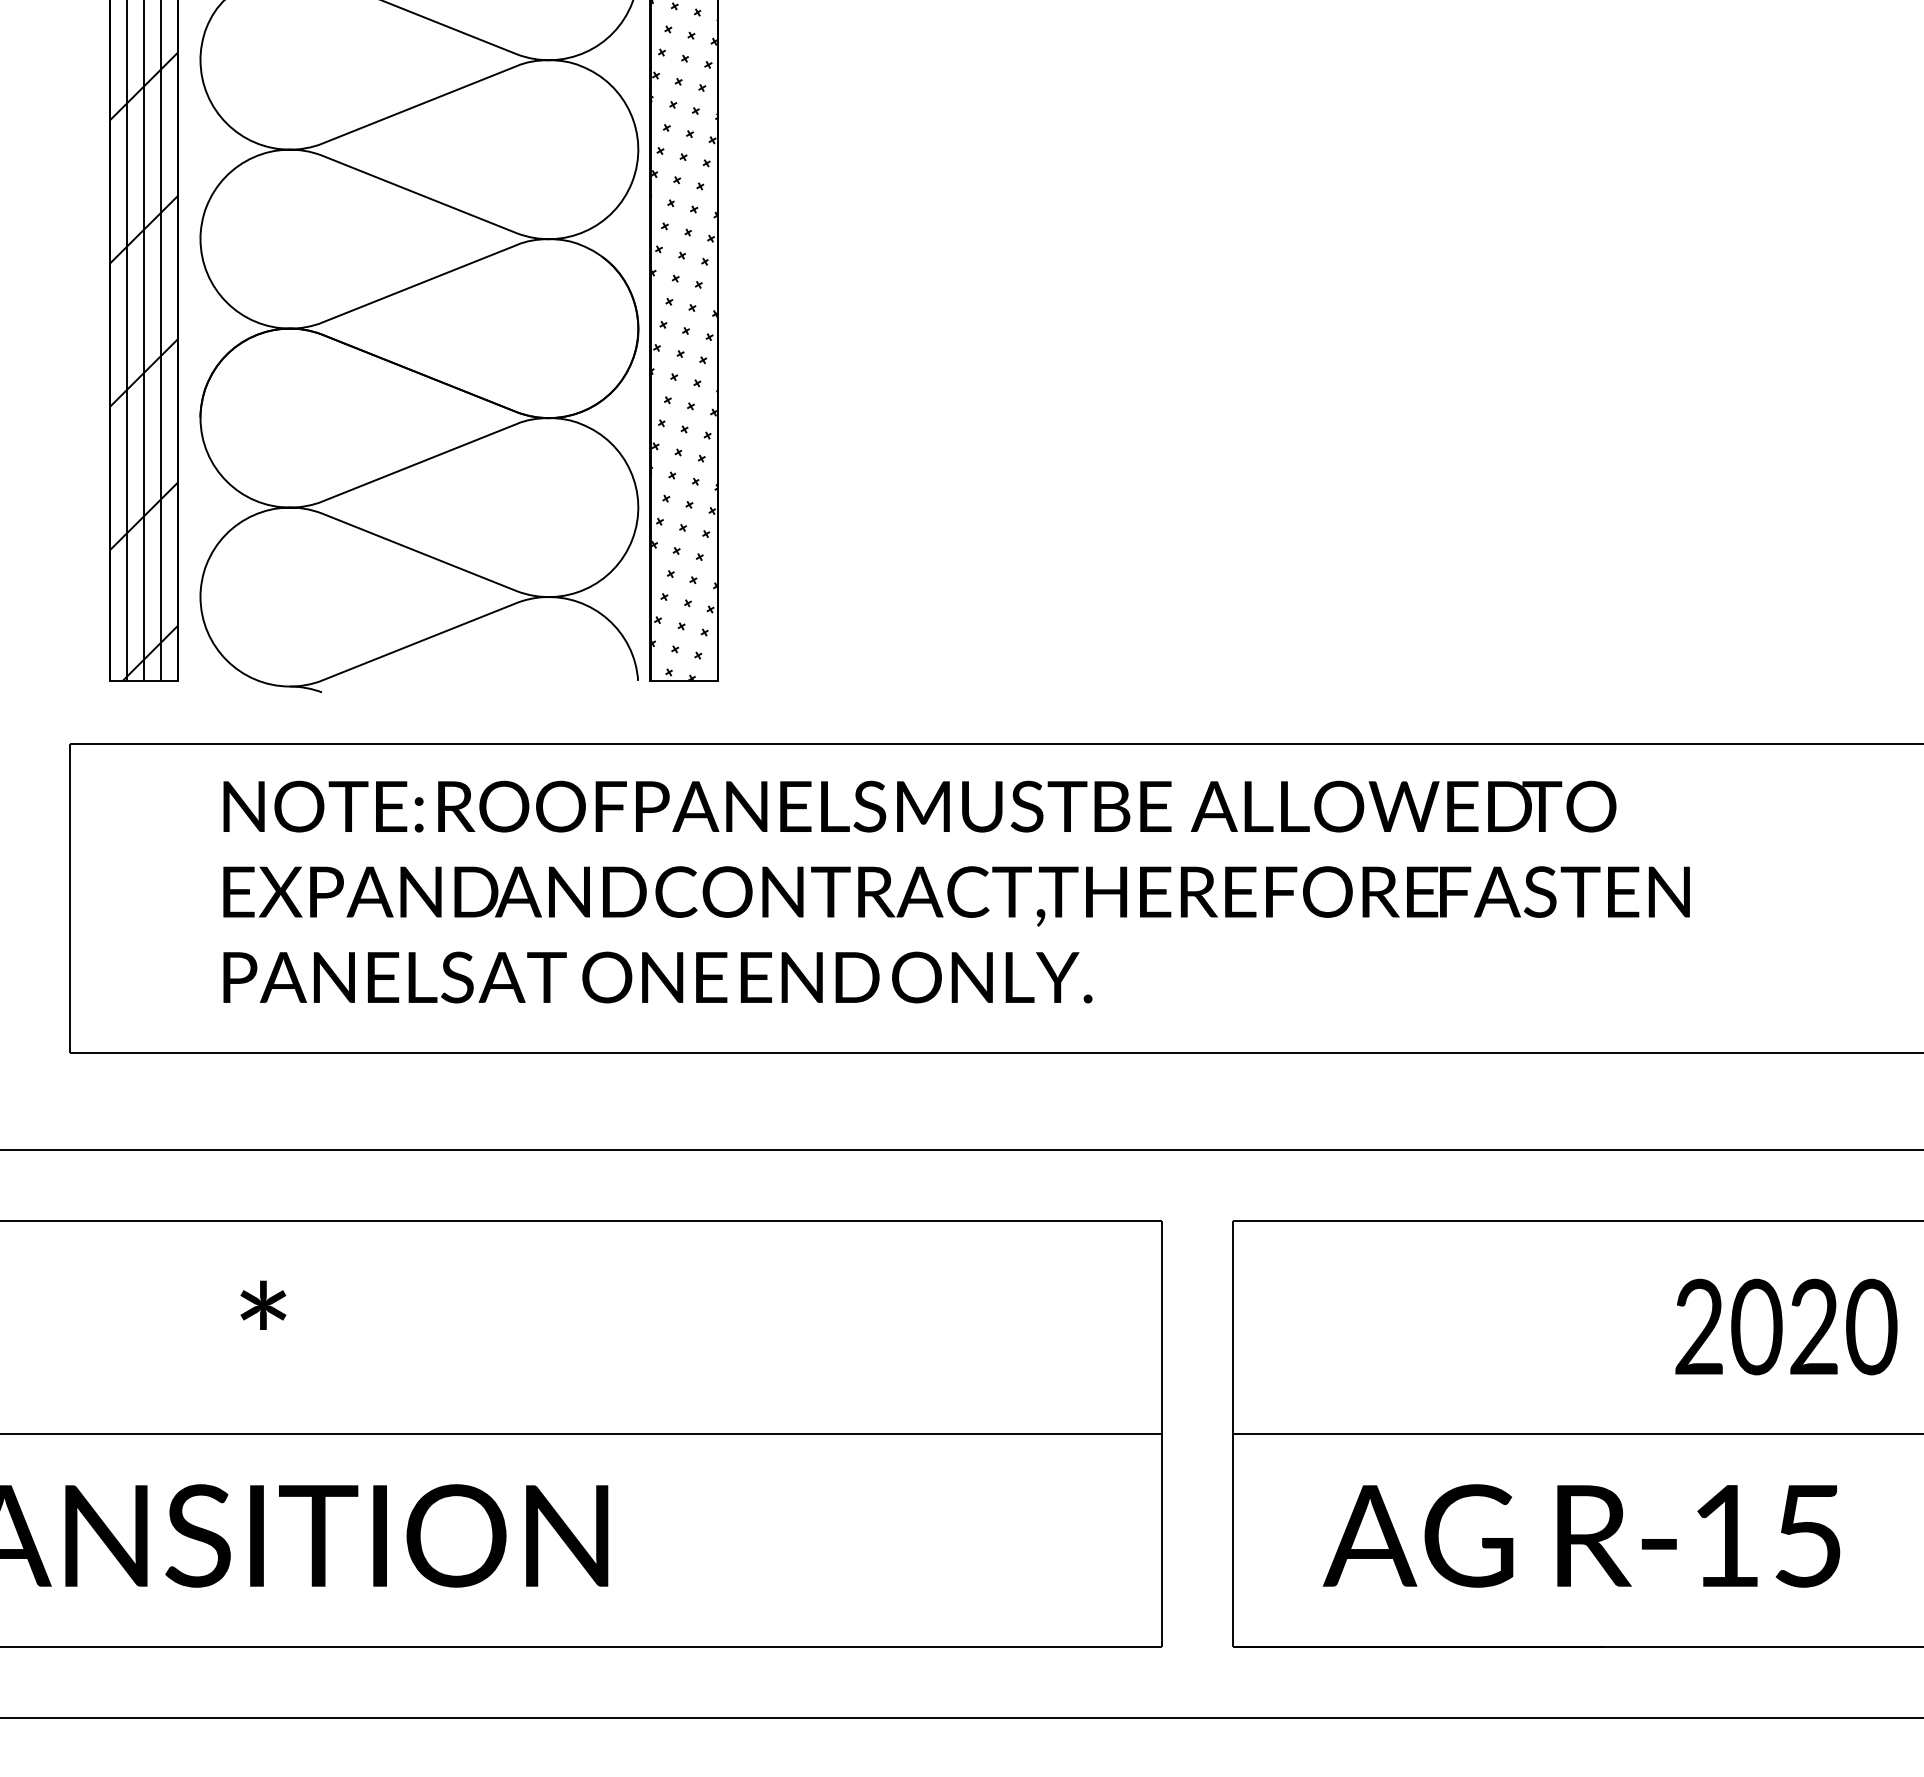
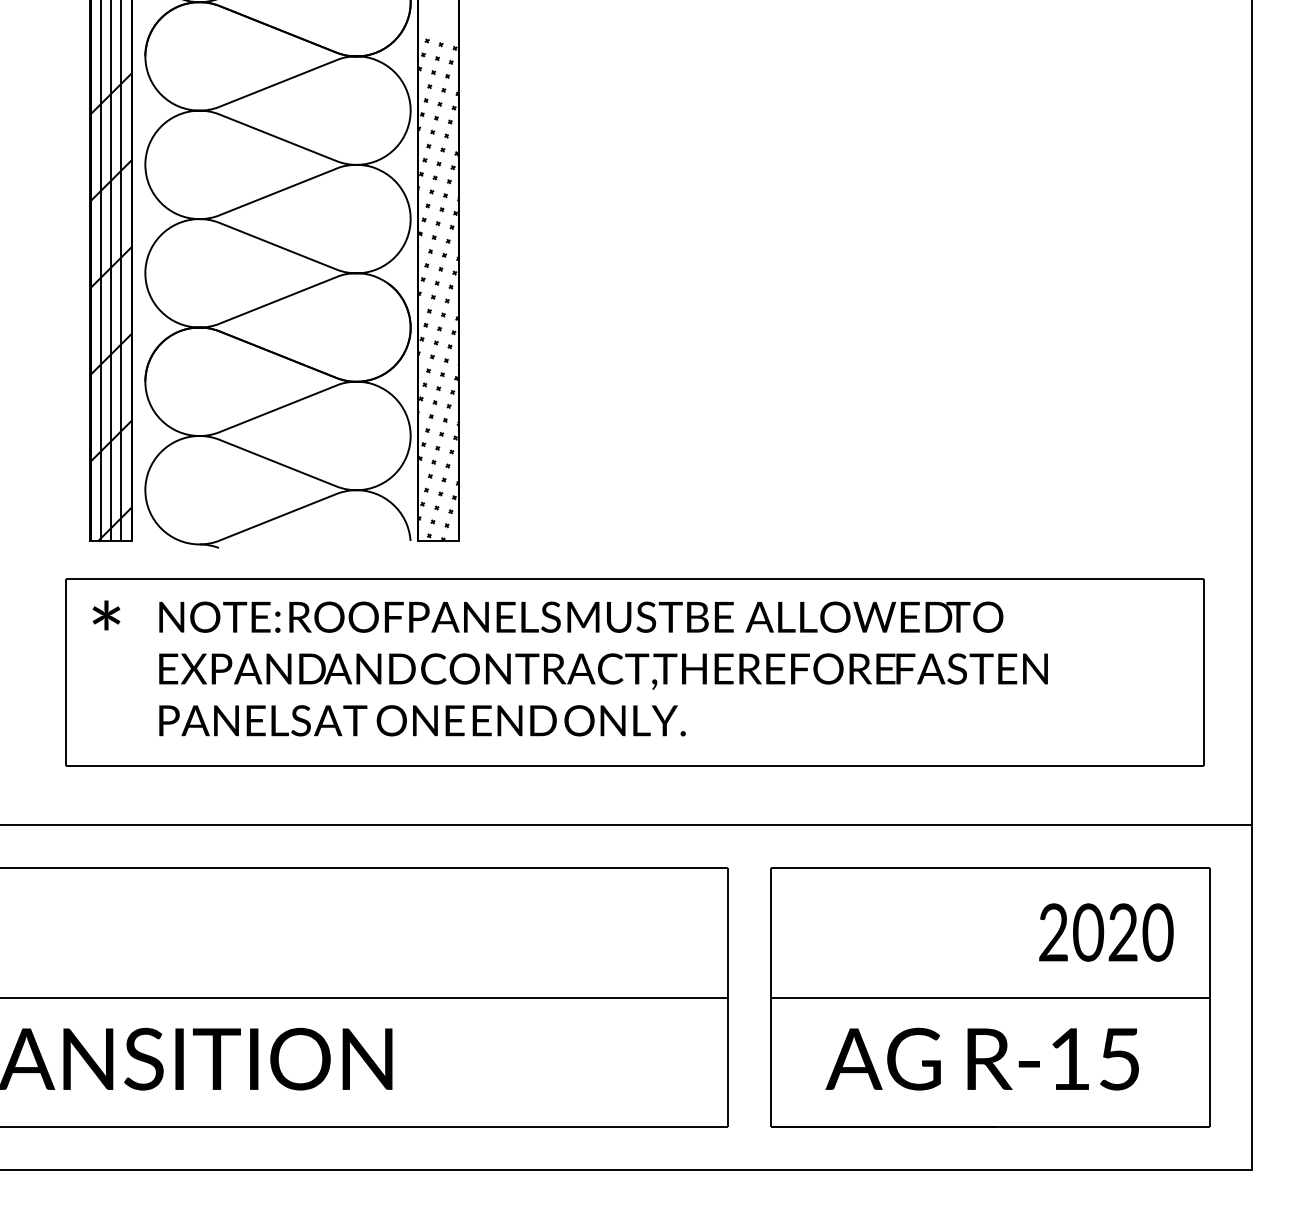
text: (263, 1305) -> (106, 615), moved

